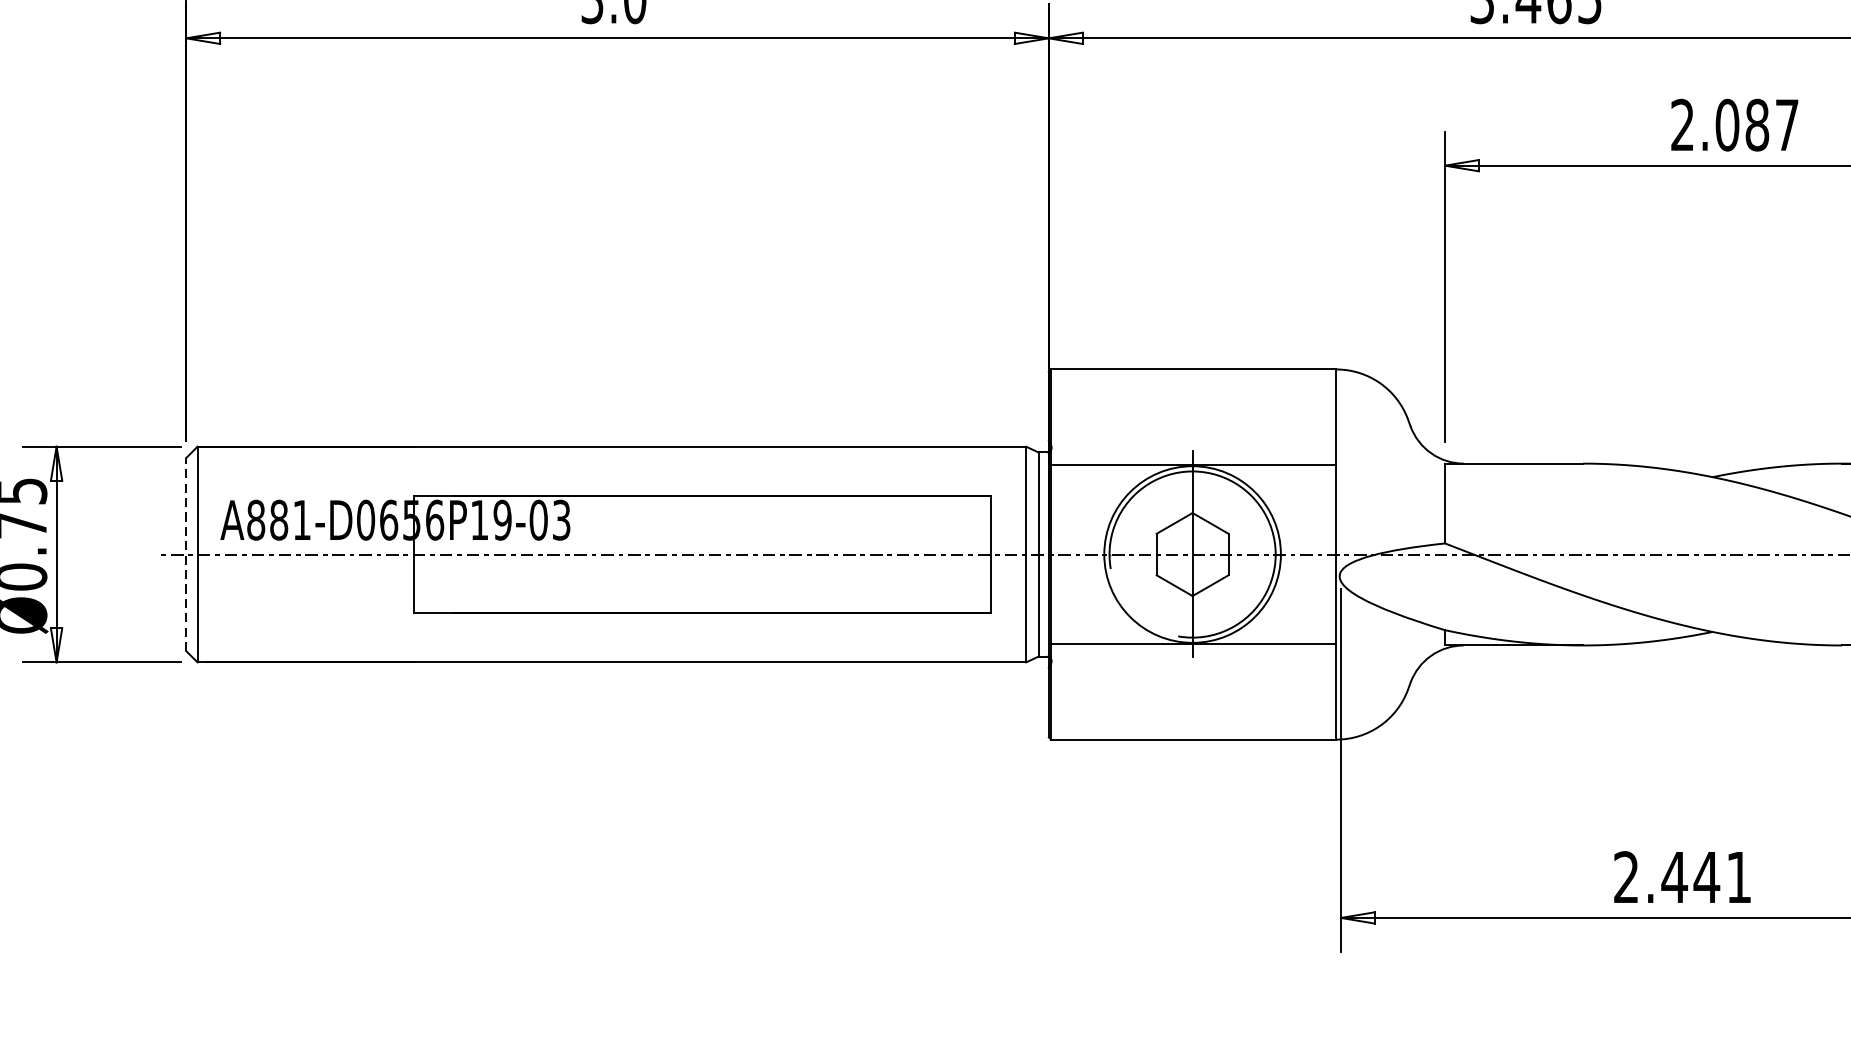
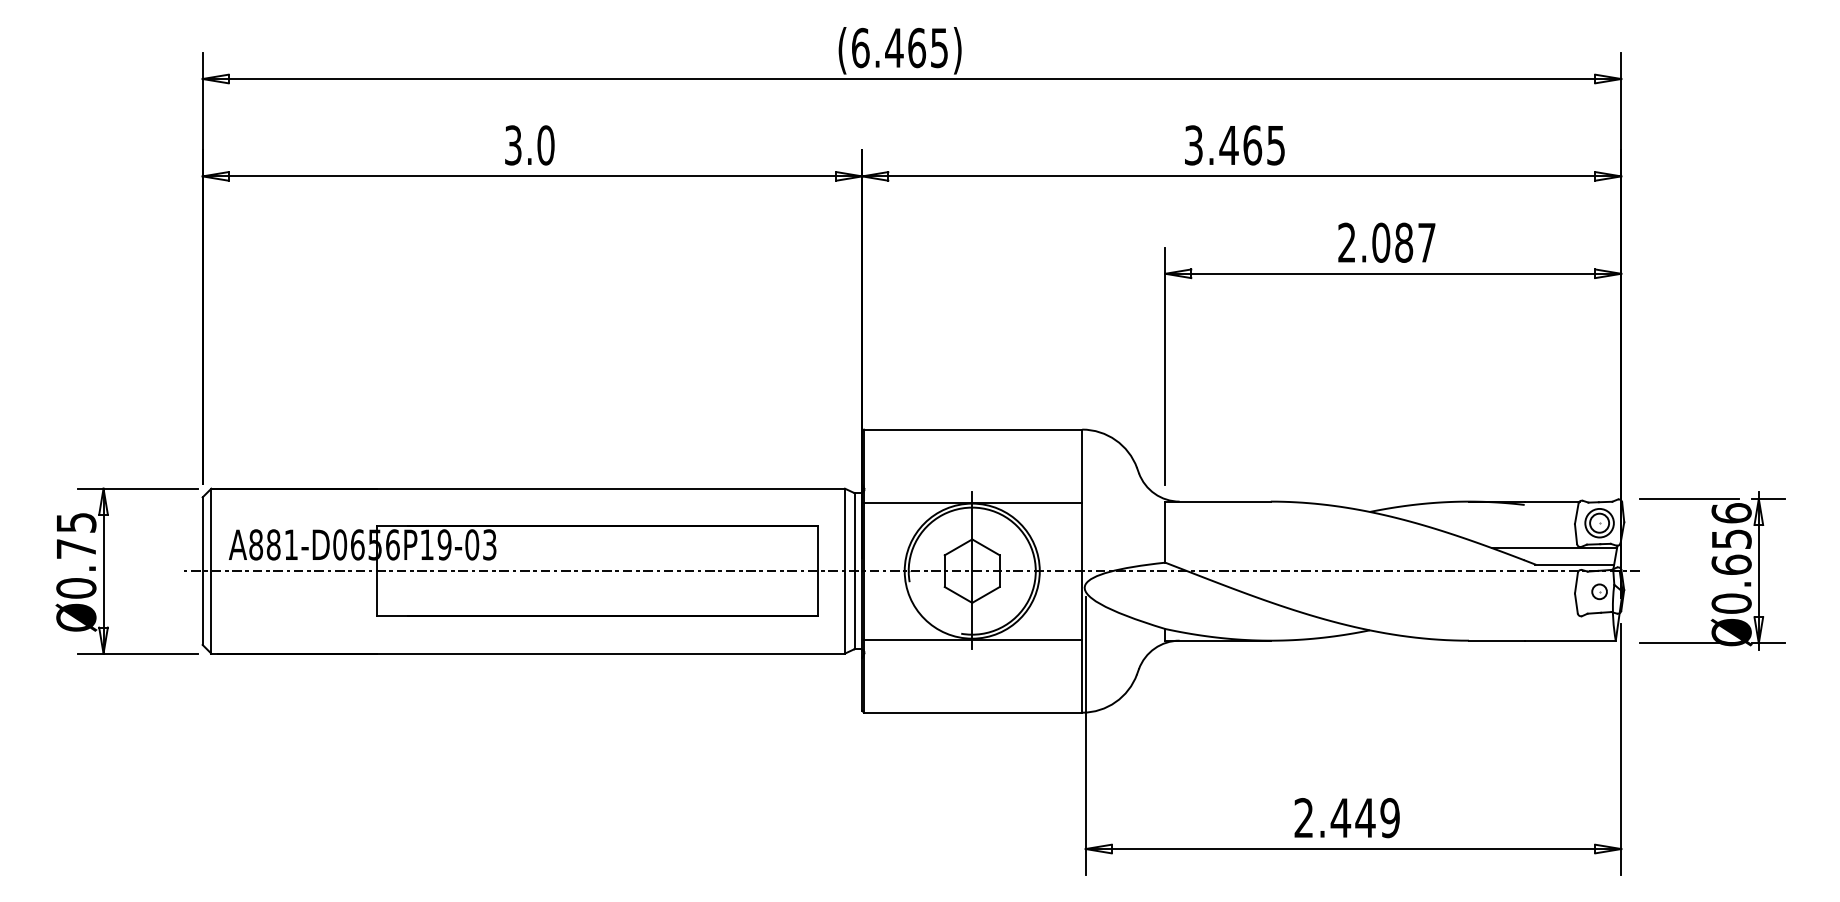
line: (185, 554) -> (202, 571), dashed -> solid
text: (1738, 877) -> (1389, 818), 2.441 -> 2.449

